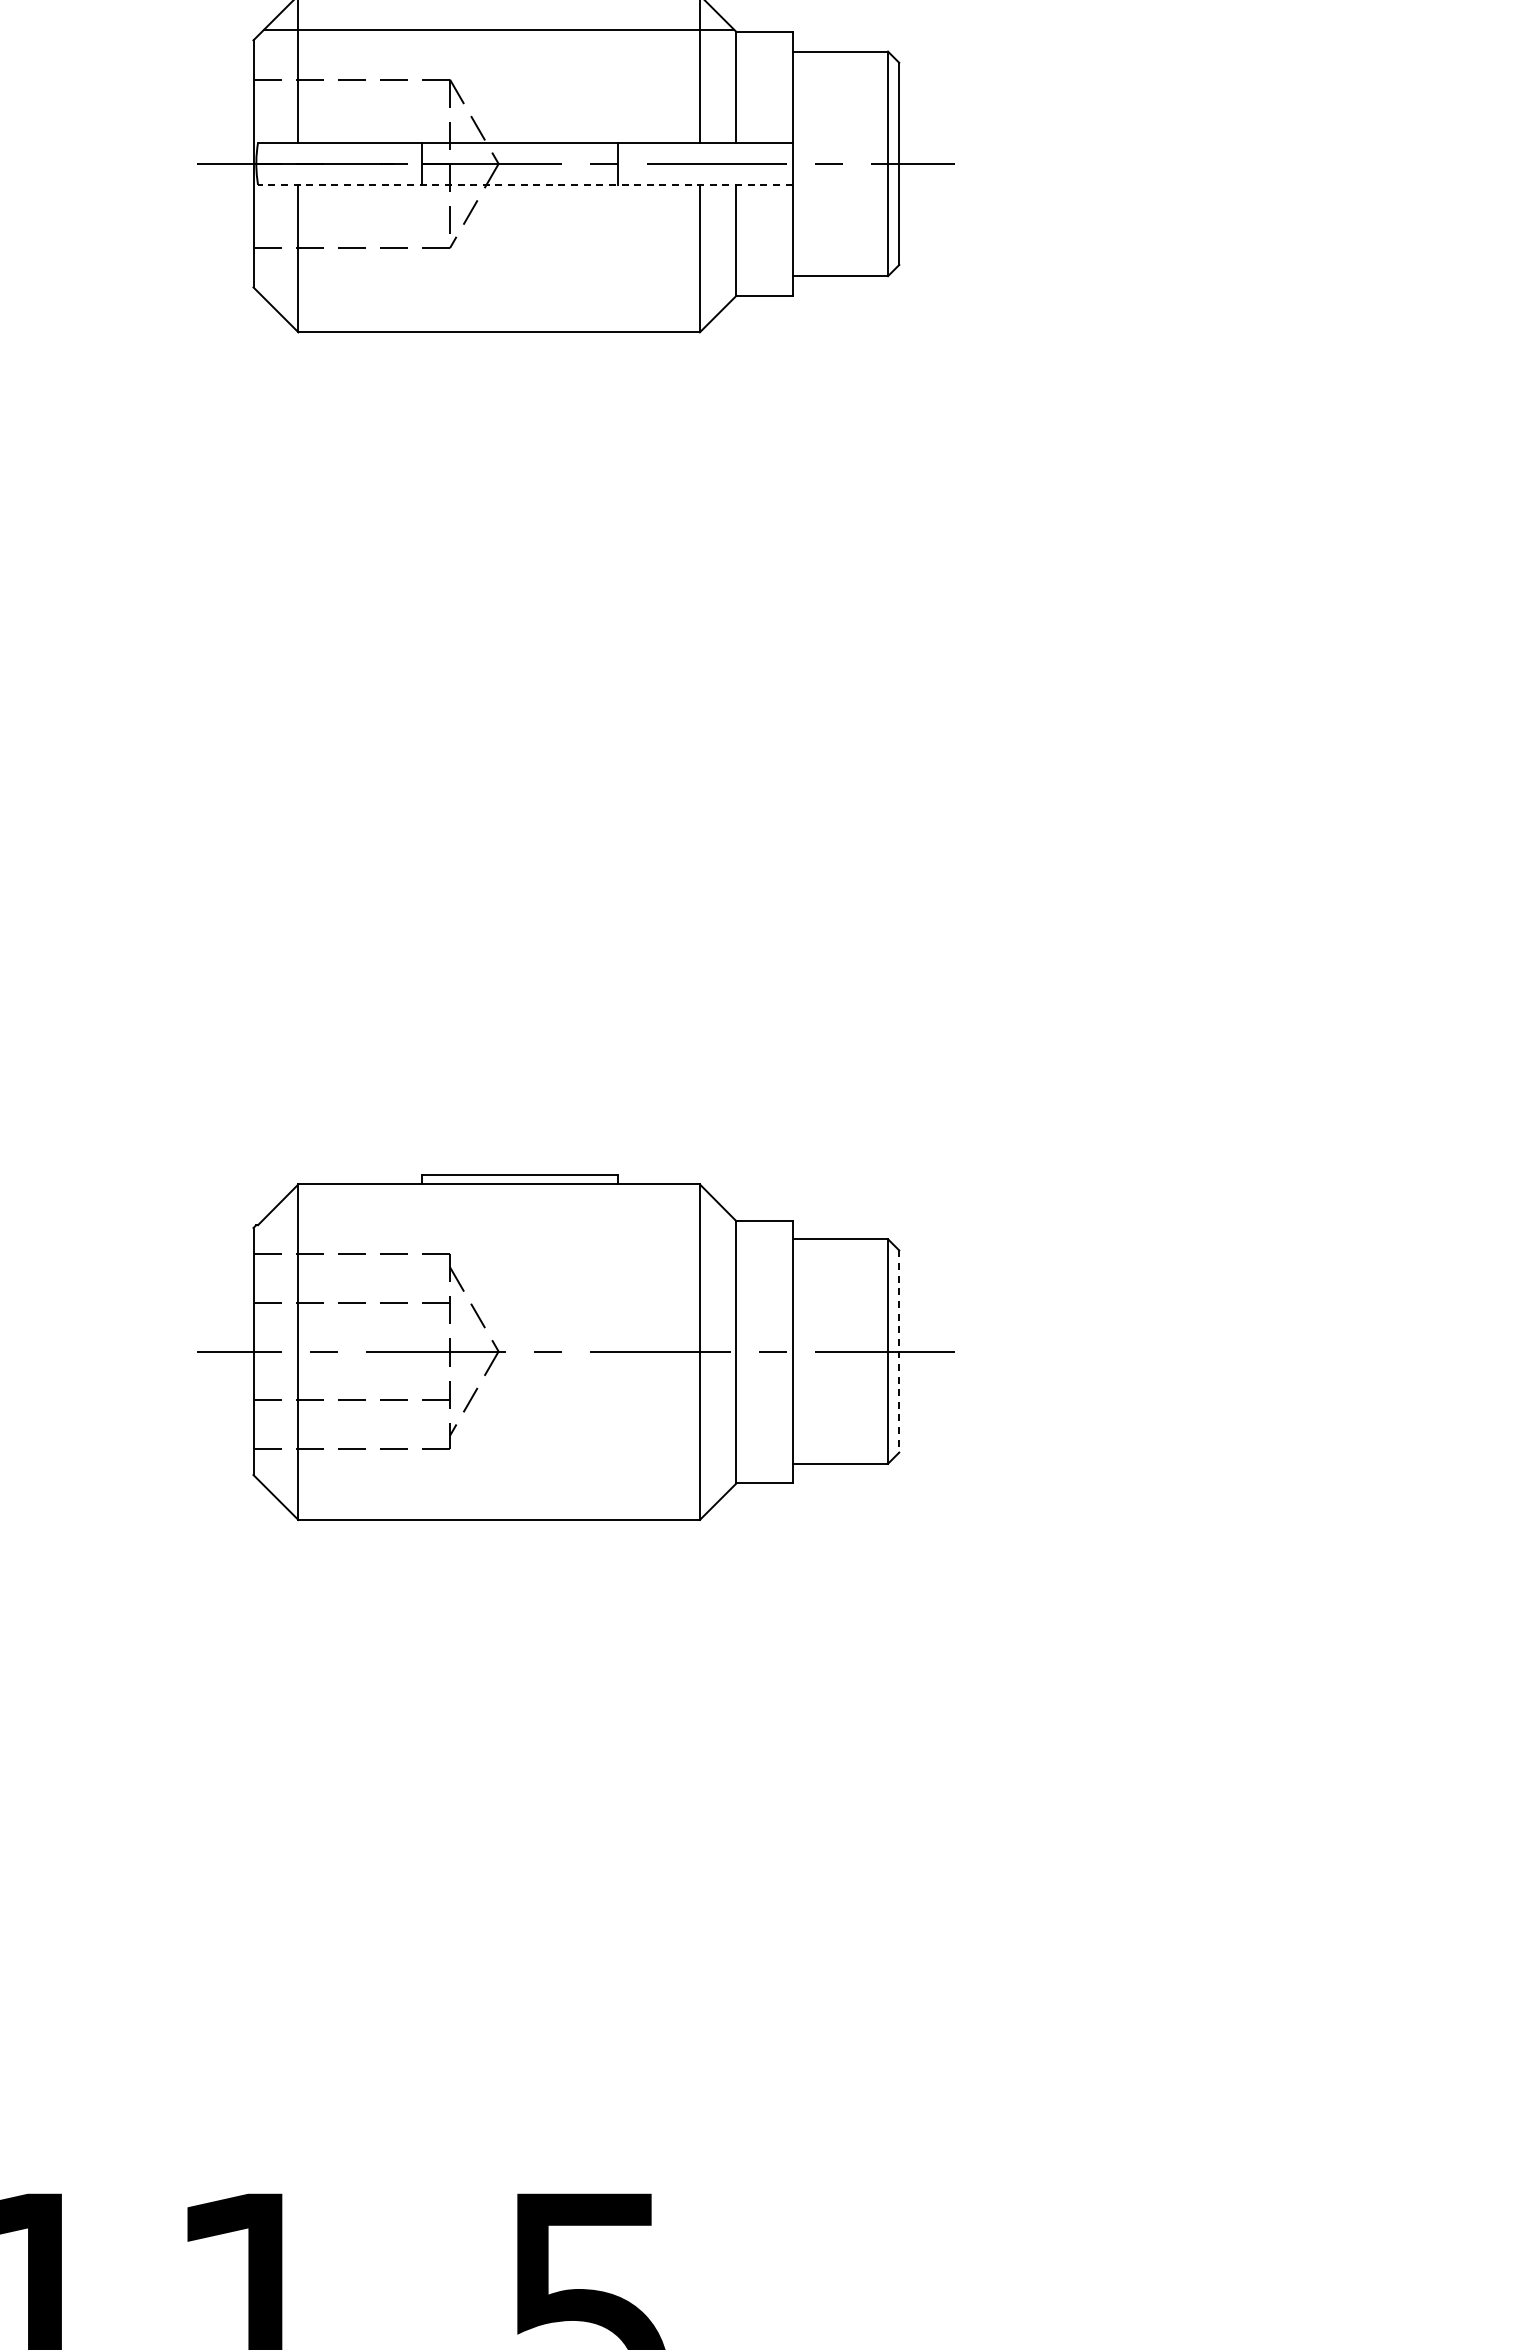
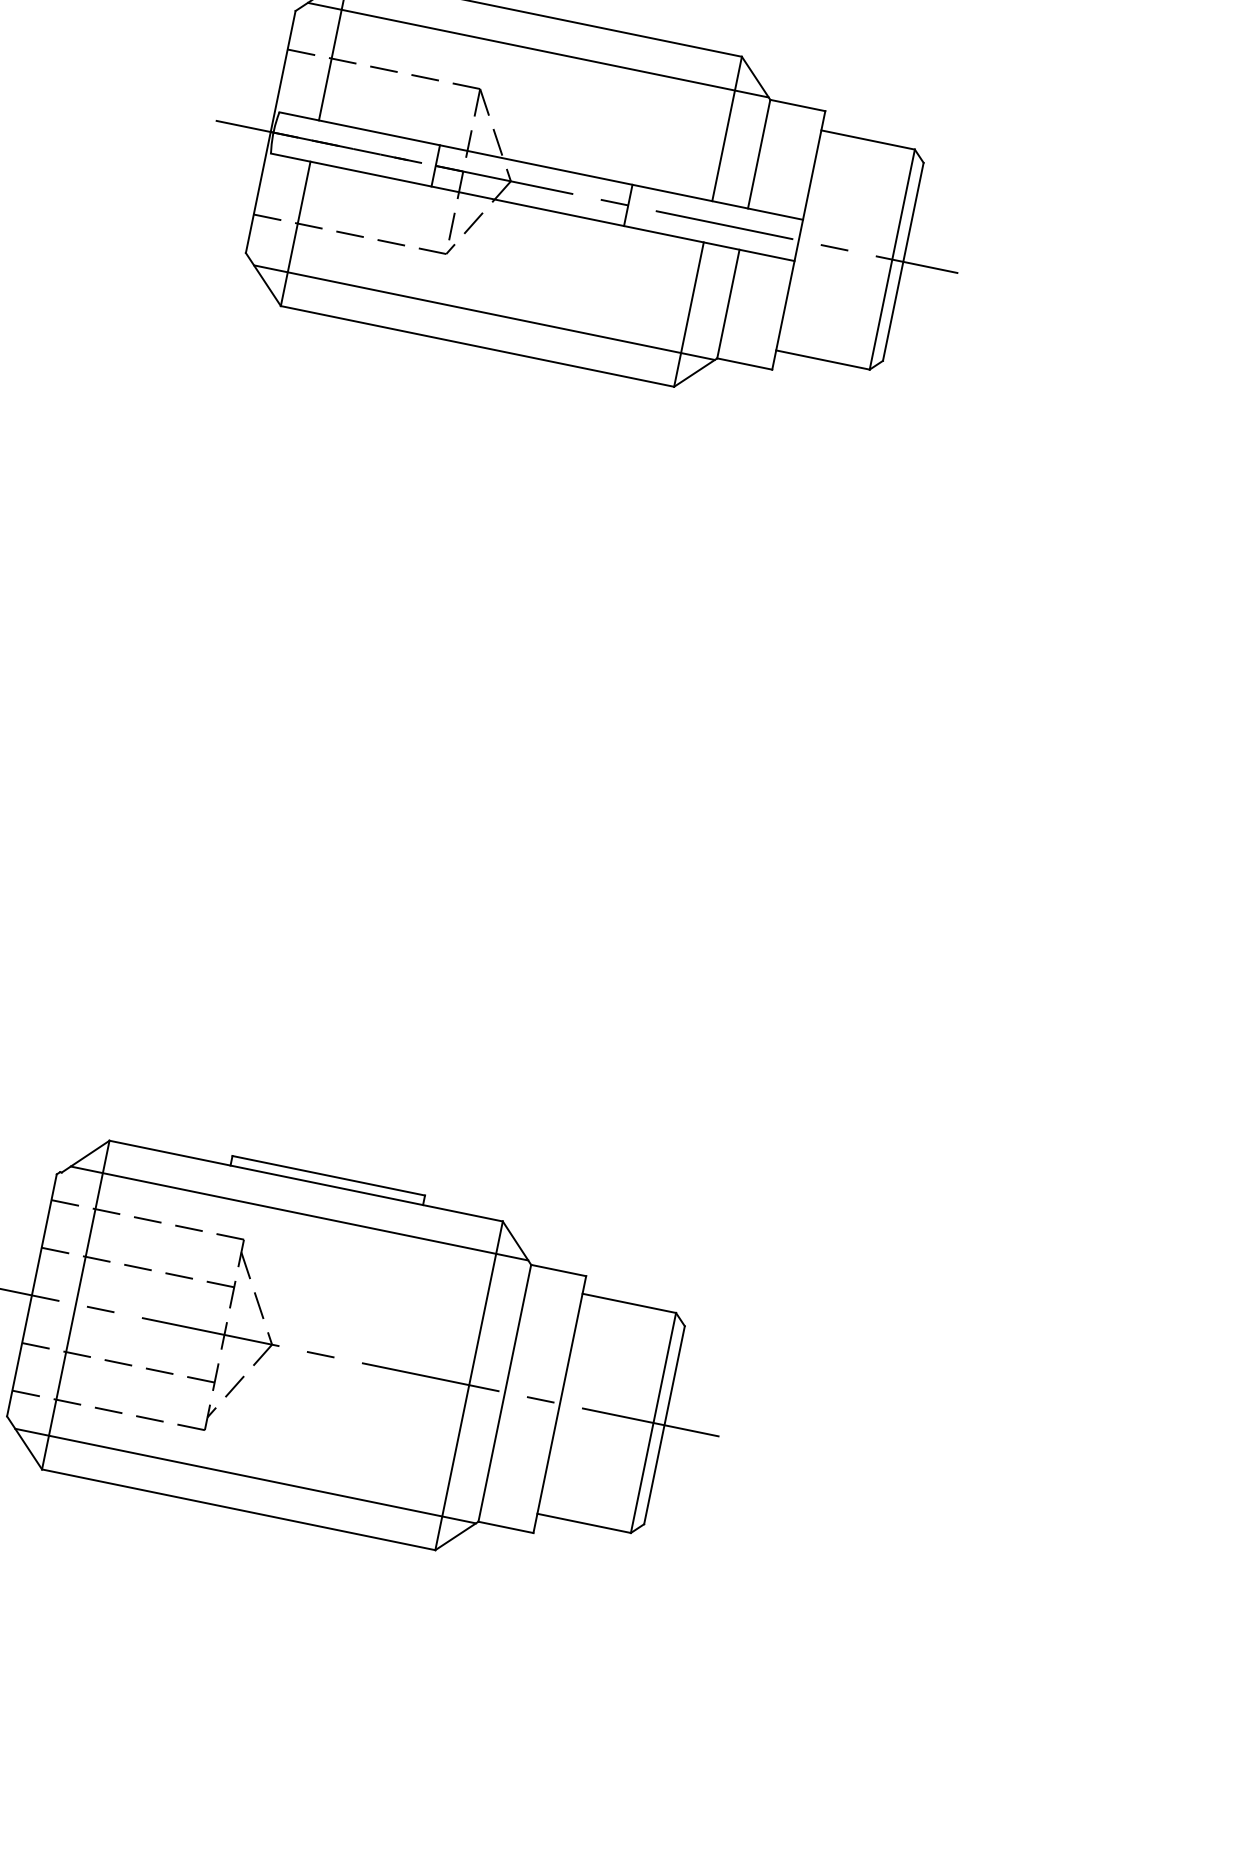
line: (524, 184) -> (532, 206), dashed -> solid
line: (499, 297) -> (484, 312), added
line: (498, 1217) -> (298, 1213), added
line: (899, 1352) -> (664, 1426), dashed -> solid
line: (499, 1485) -> (245, 1476), added

